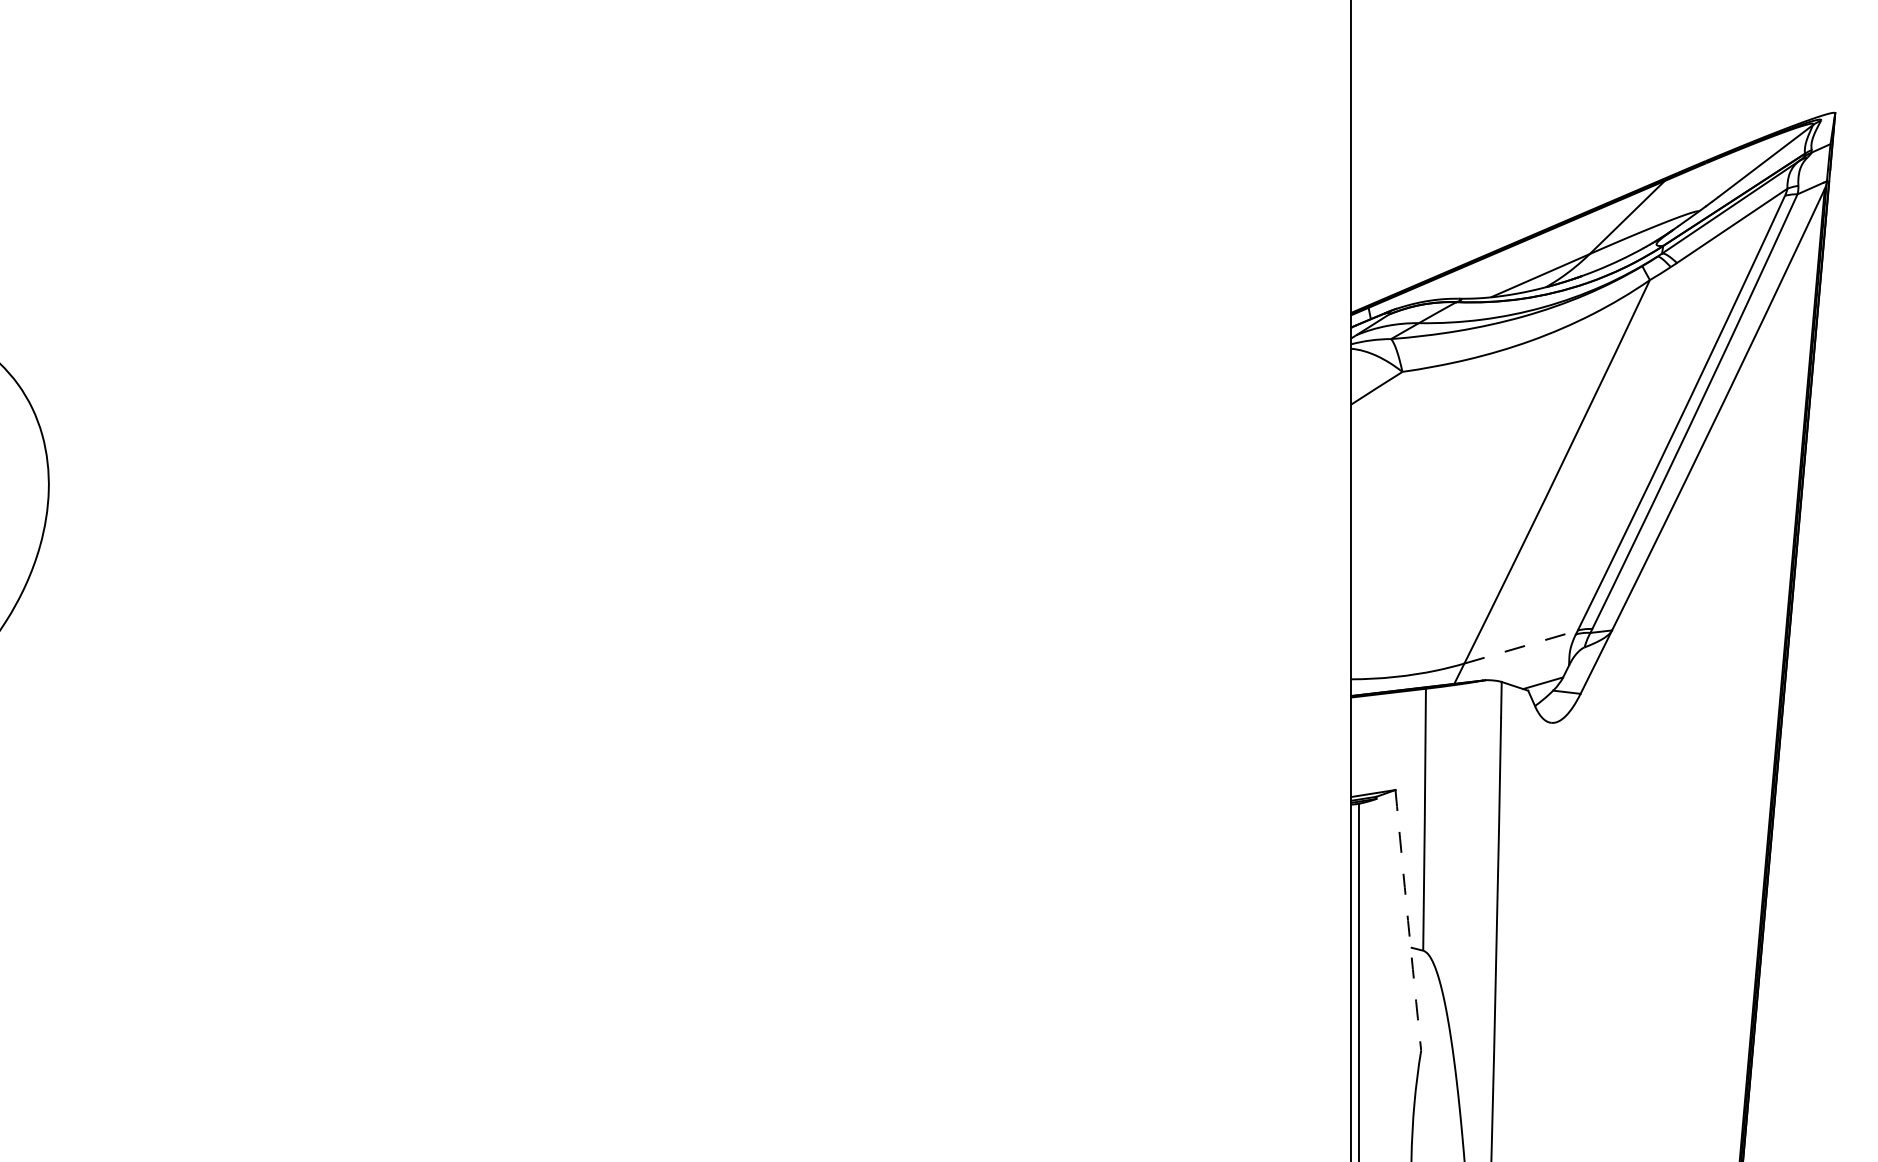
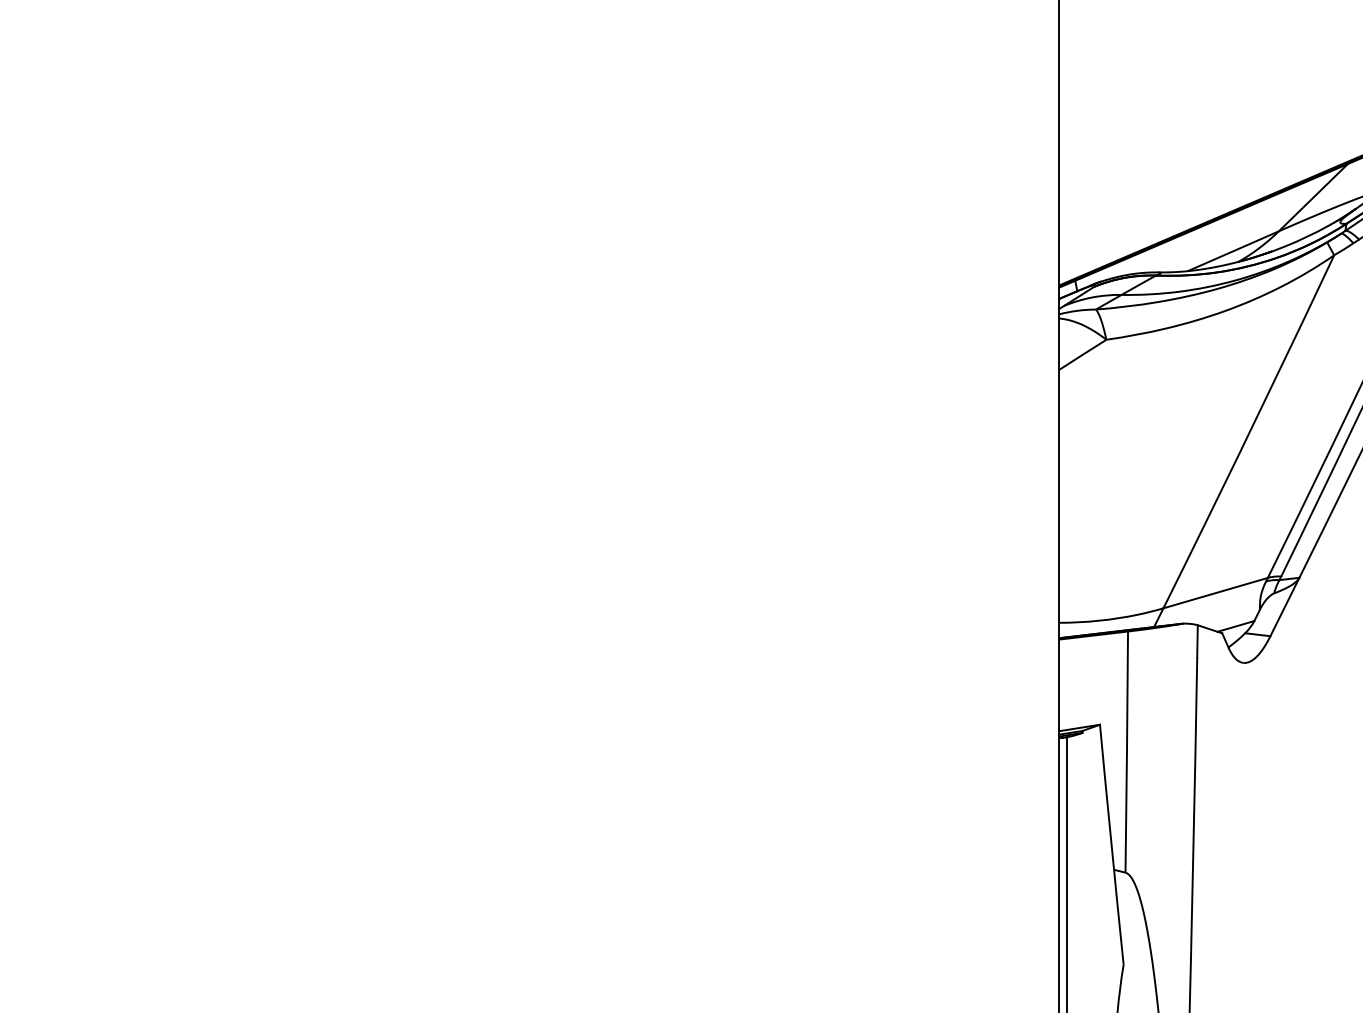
line: (1521, 646) -> (1216, 592), dashed -> solid
arc: (1408, 920) -> (1111, 844), dashed -> solid

